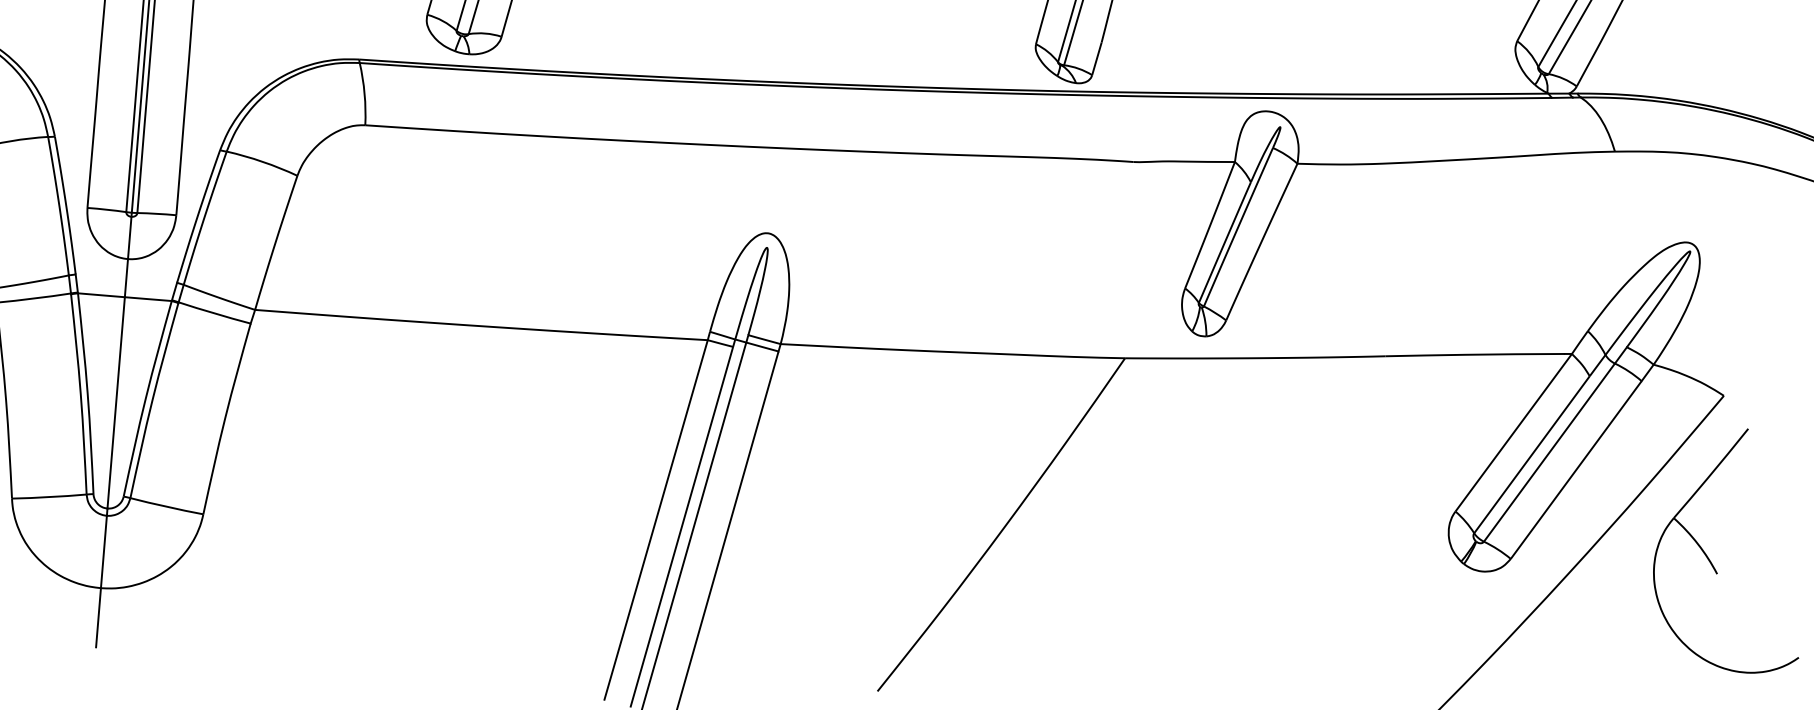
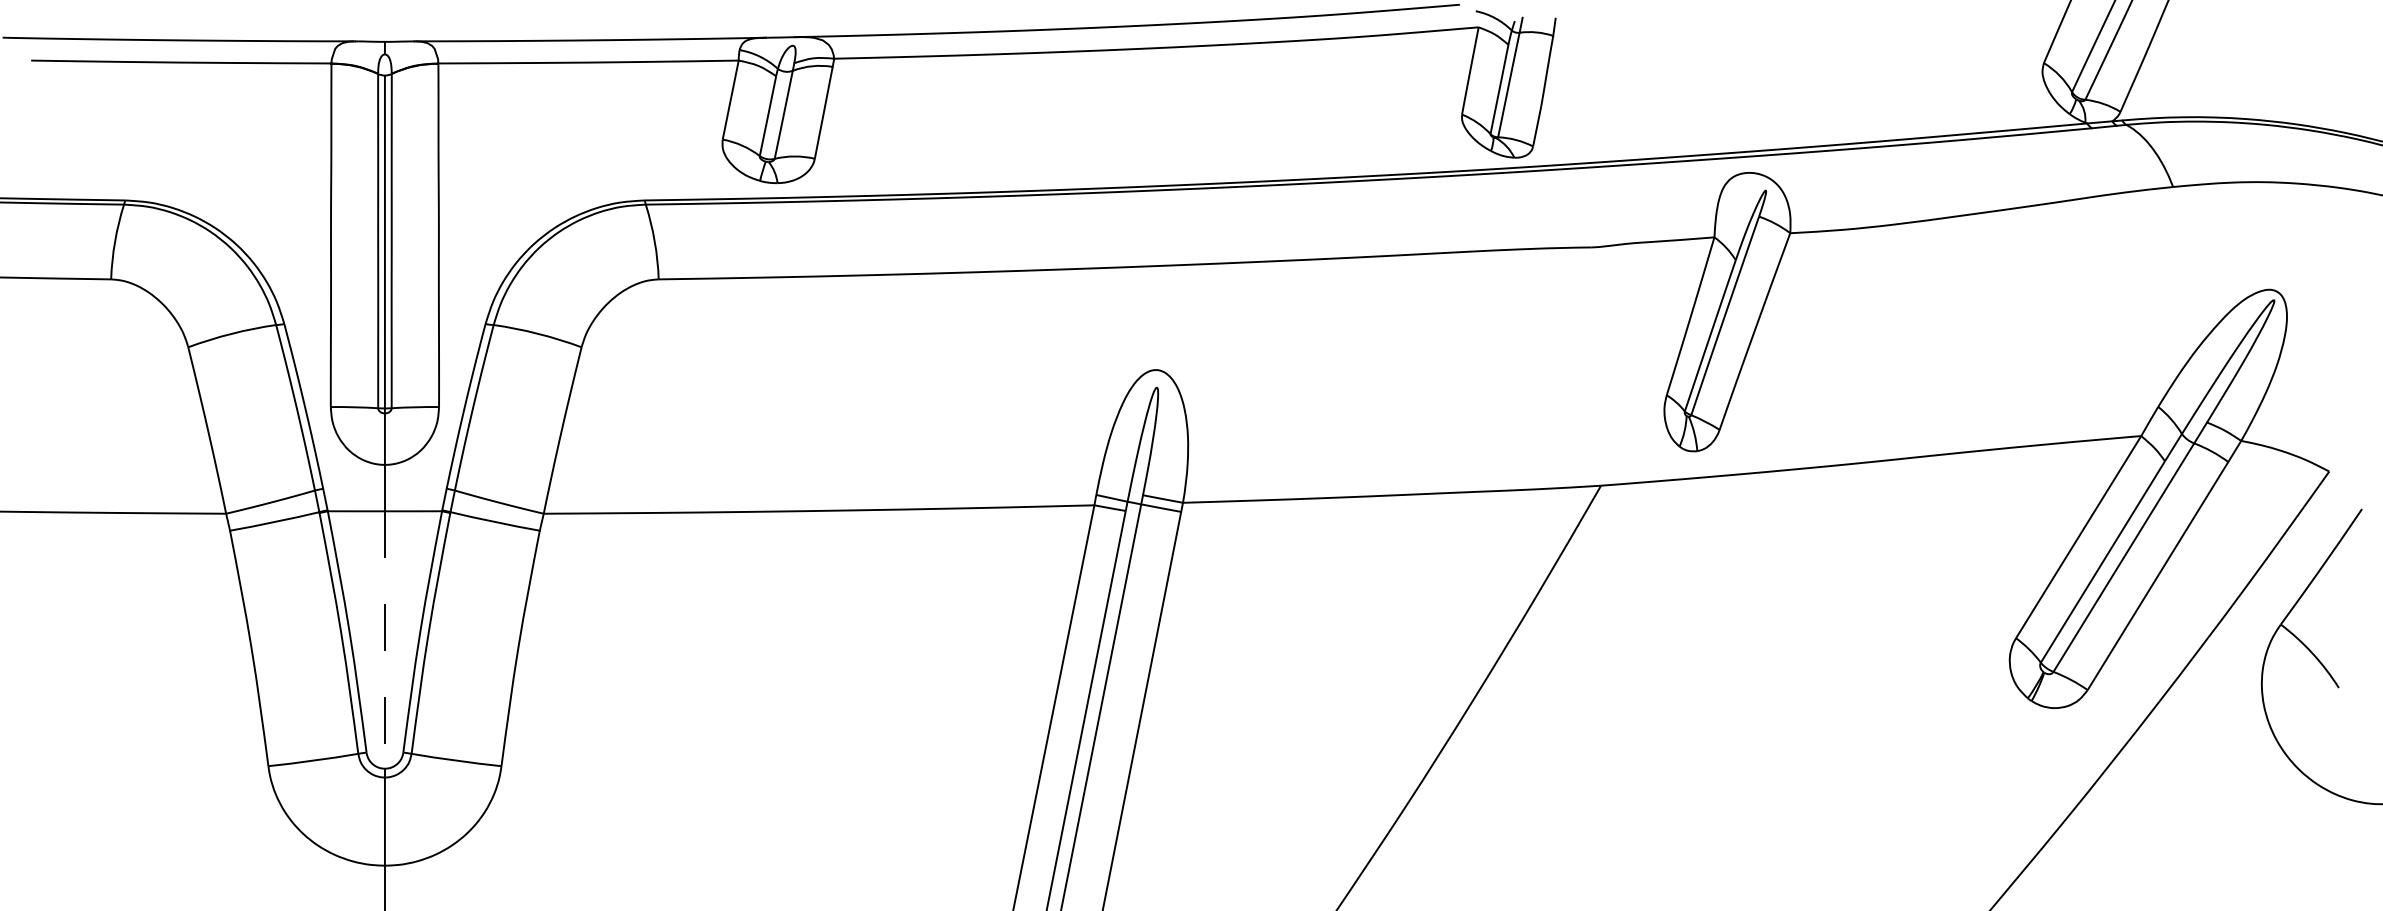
line: (115, 403) -> (384, 640), solid -> dashed

